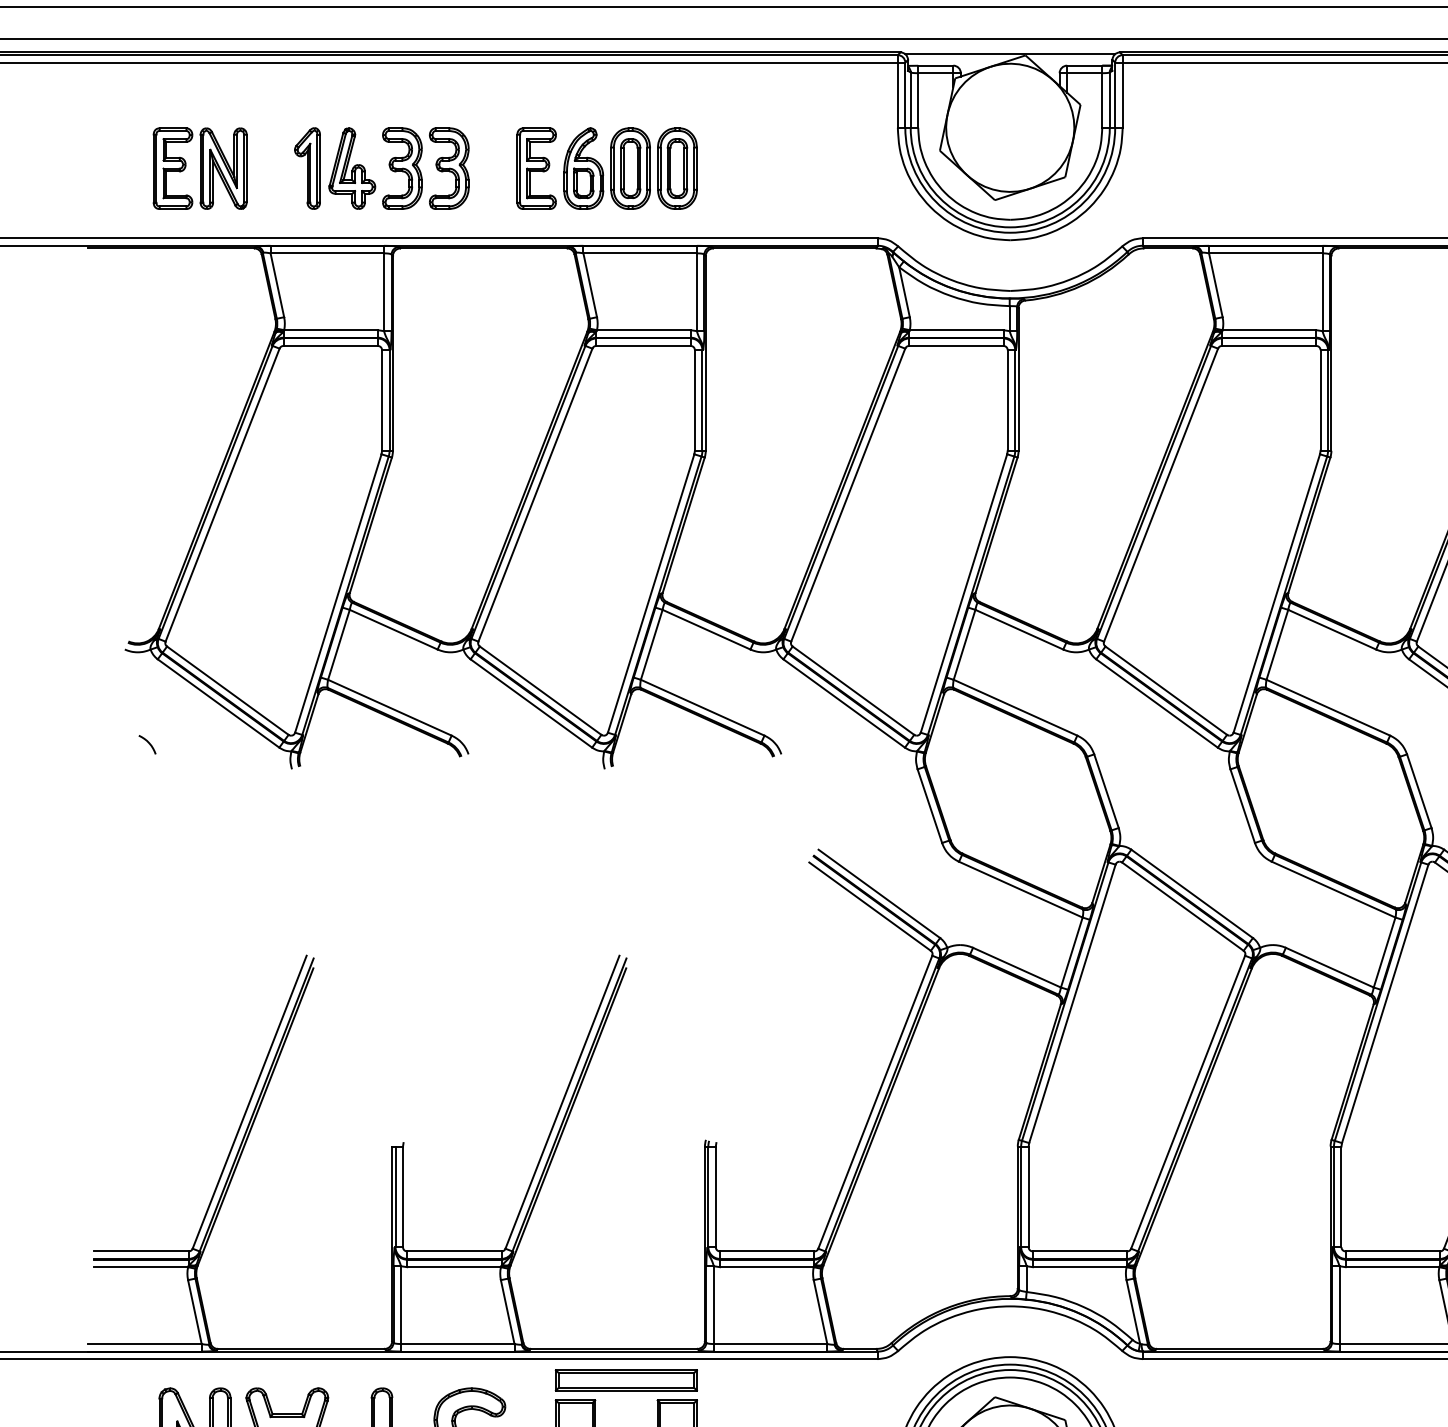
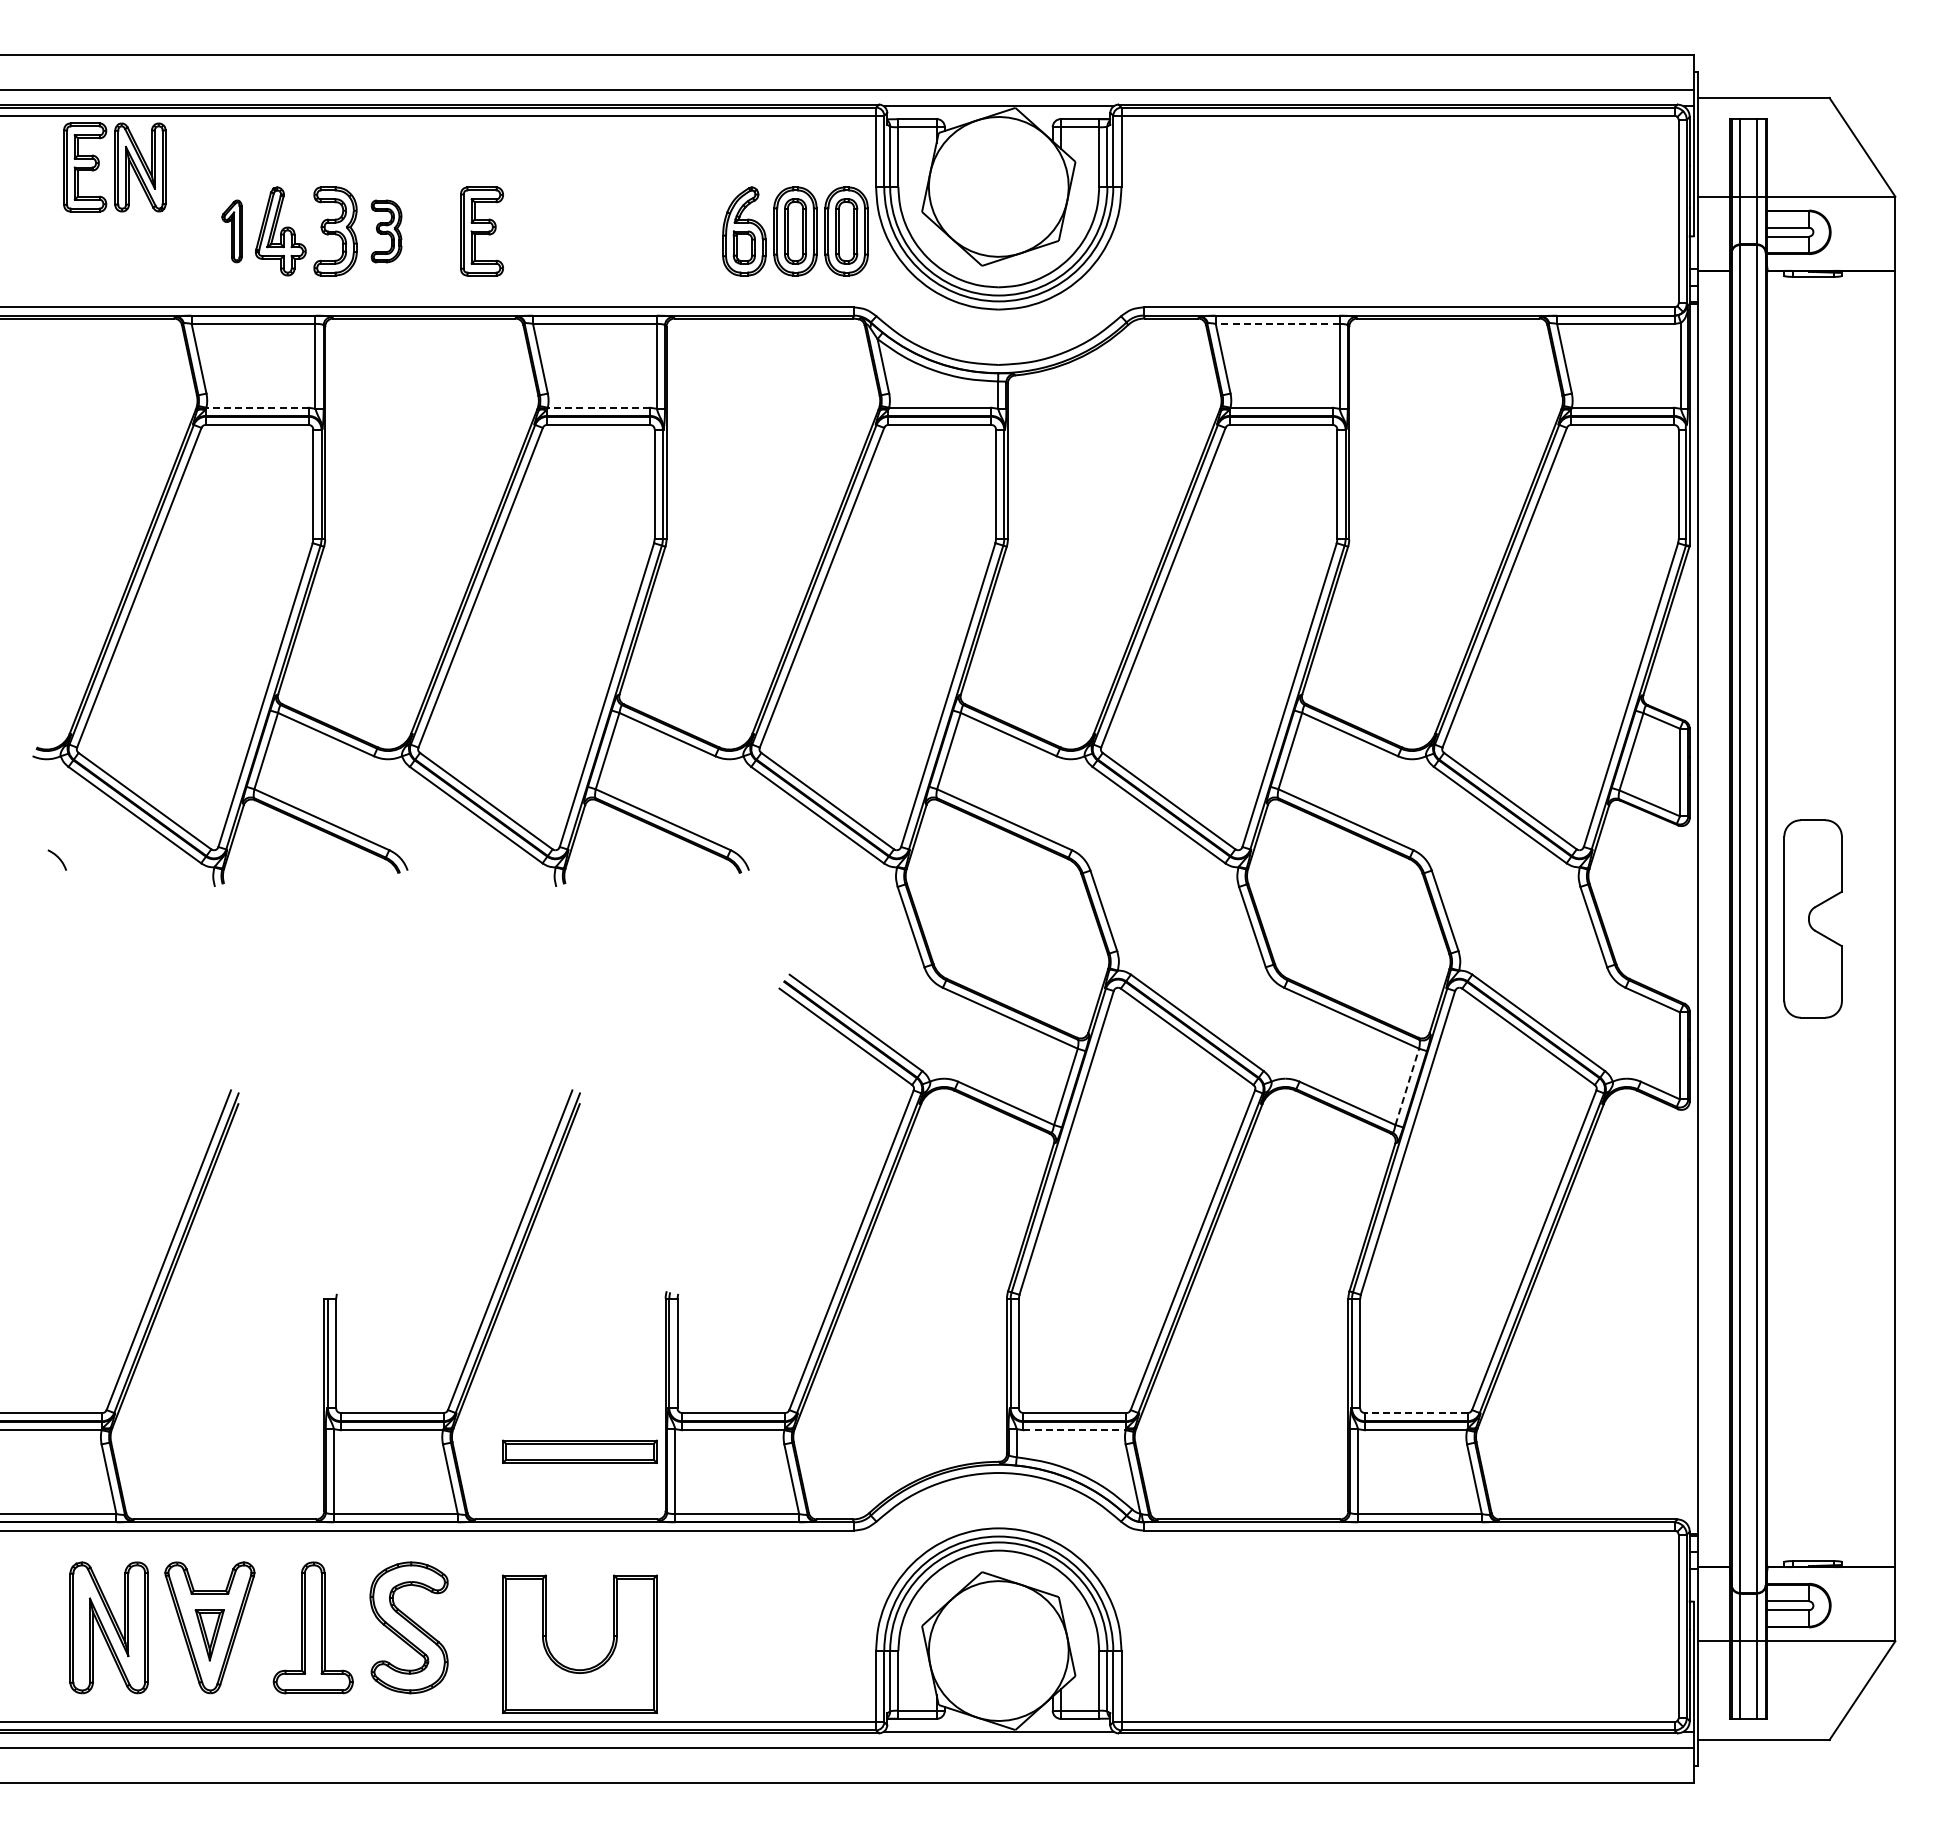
part: (199, 168) -> (114, 167), moved
part: (307, 168) -> (231, 231), size x0.7
part: (449, 168) -> (386, 231), size x0.7
part: (630, 168) -> (795, 231), moved
line: (1265, 252) -> (1277, 323), solid -> dashed
line: (330, 329) -> (257, 407), solid -> dashed
line: (643, 329) -> (598, 407), solid -> dashed
line: (1384, 952) -> (1407, 1086), solid -> dashed
line: (1392, 1251) -> (1415, 1413), solid -> dashed
line: (1080, 1267) -> (1075, 1430), solid -> dashed
part: (626, 1380) -> (579, 1451), moved

